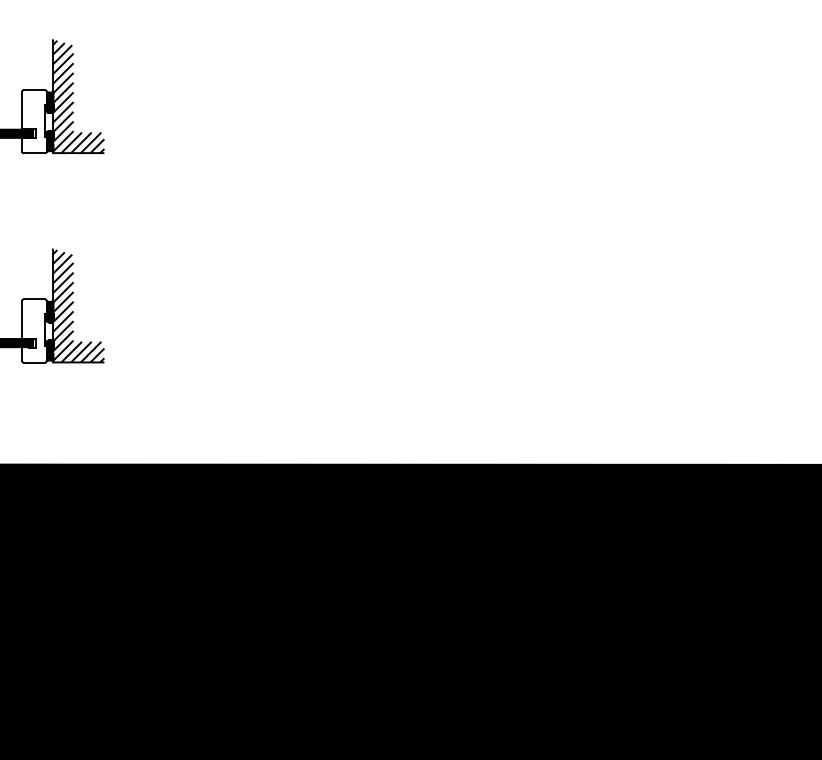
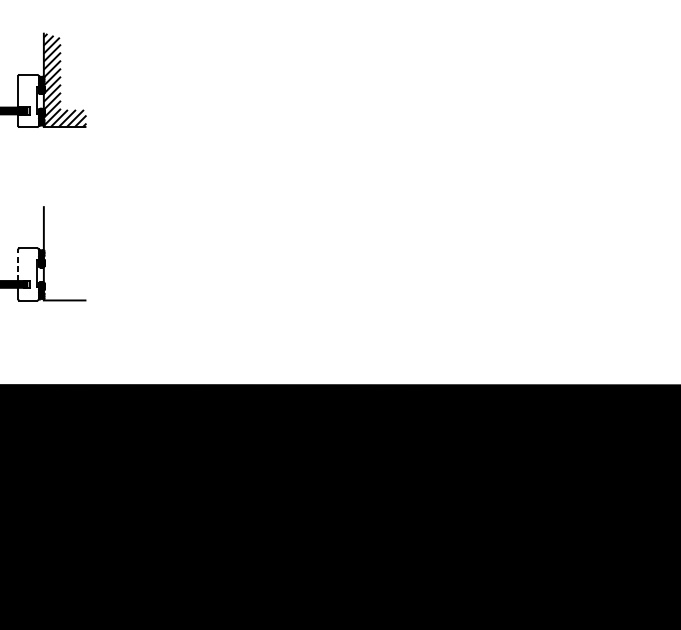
hatch: (78, 306) -> (64, 254), removed
line: (22, 319) -> (18, 264), solid -> dashed

